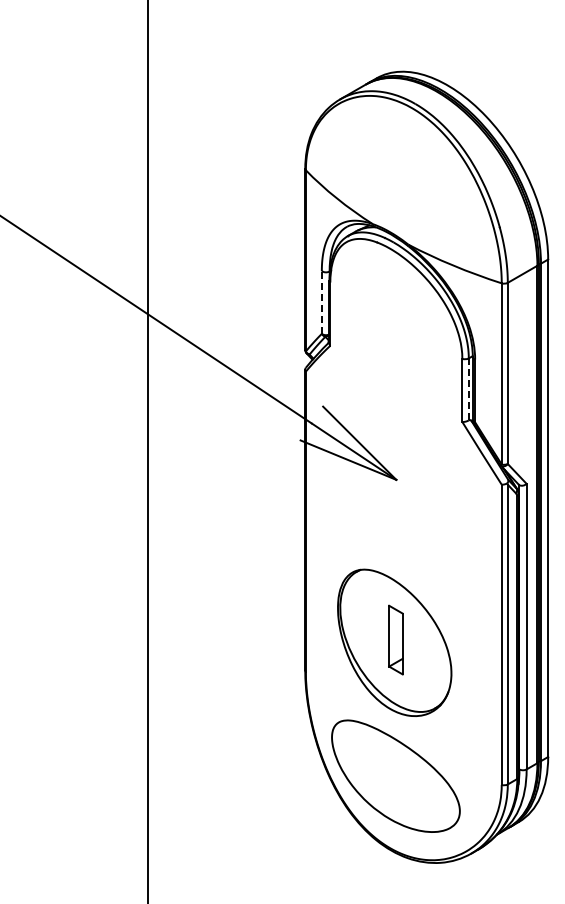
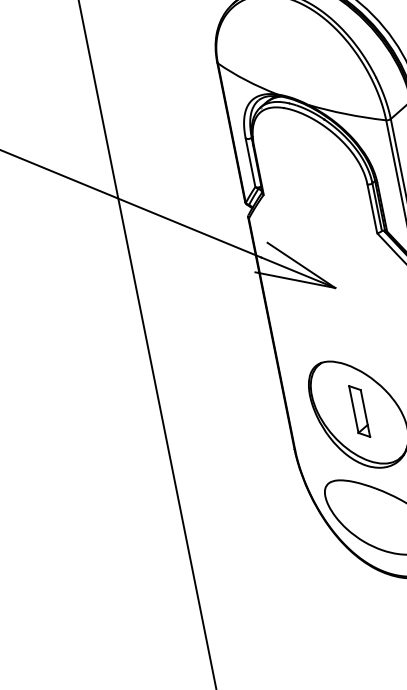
line: (321, 301) -> (250, 162), dashed -> solid
line: (468, 389) -> (376, 207), dashed -> solid

